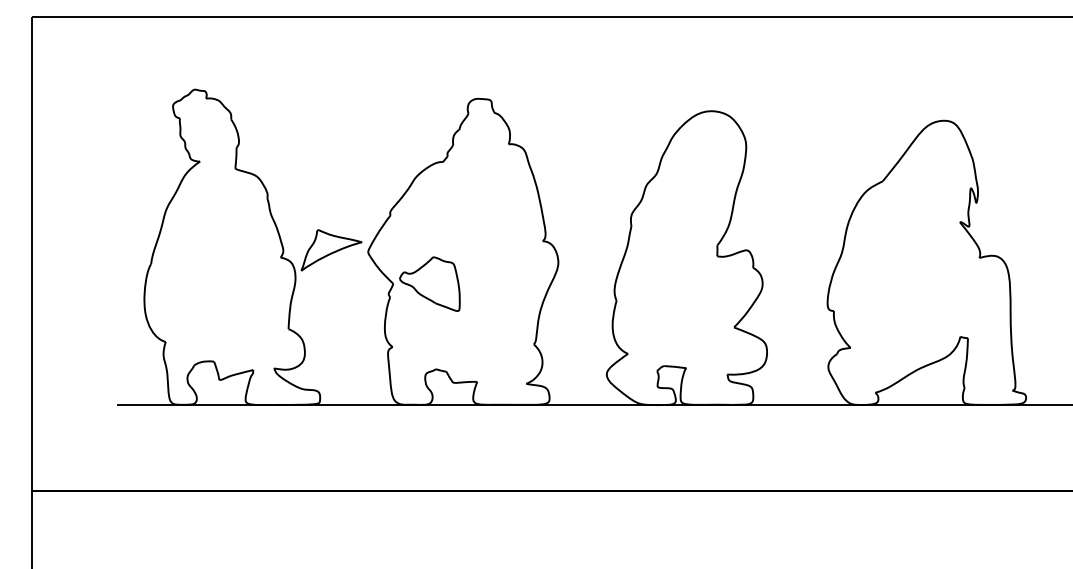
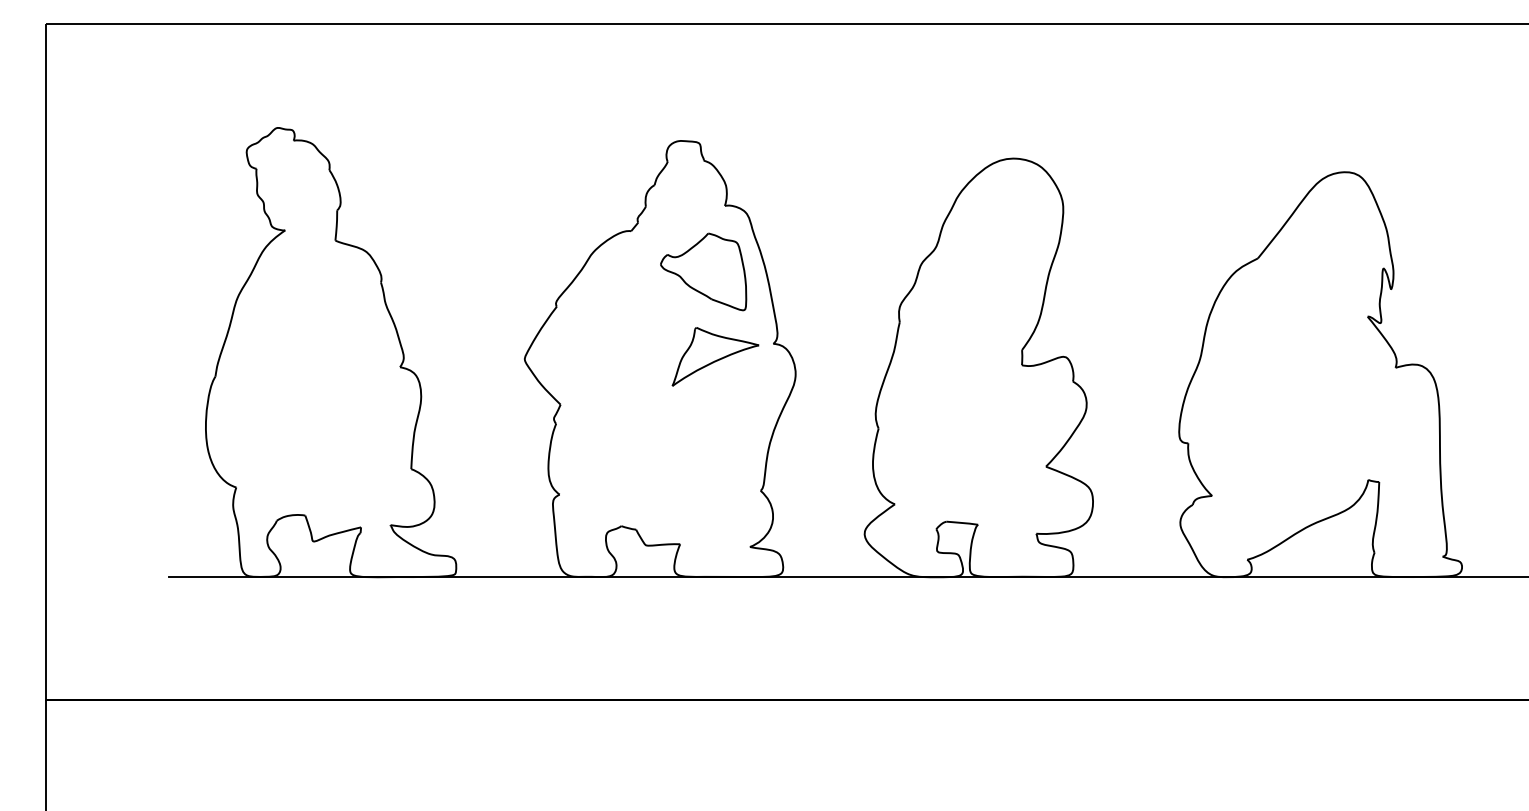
part: (331, 250) -> (715, 356), moved
part: (429, 283) -> (703, 271), moved

